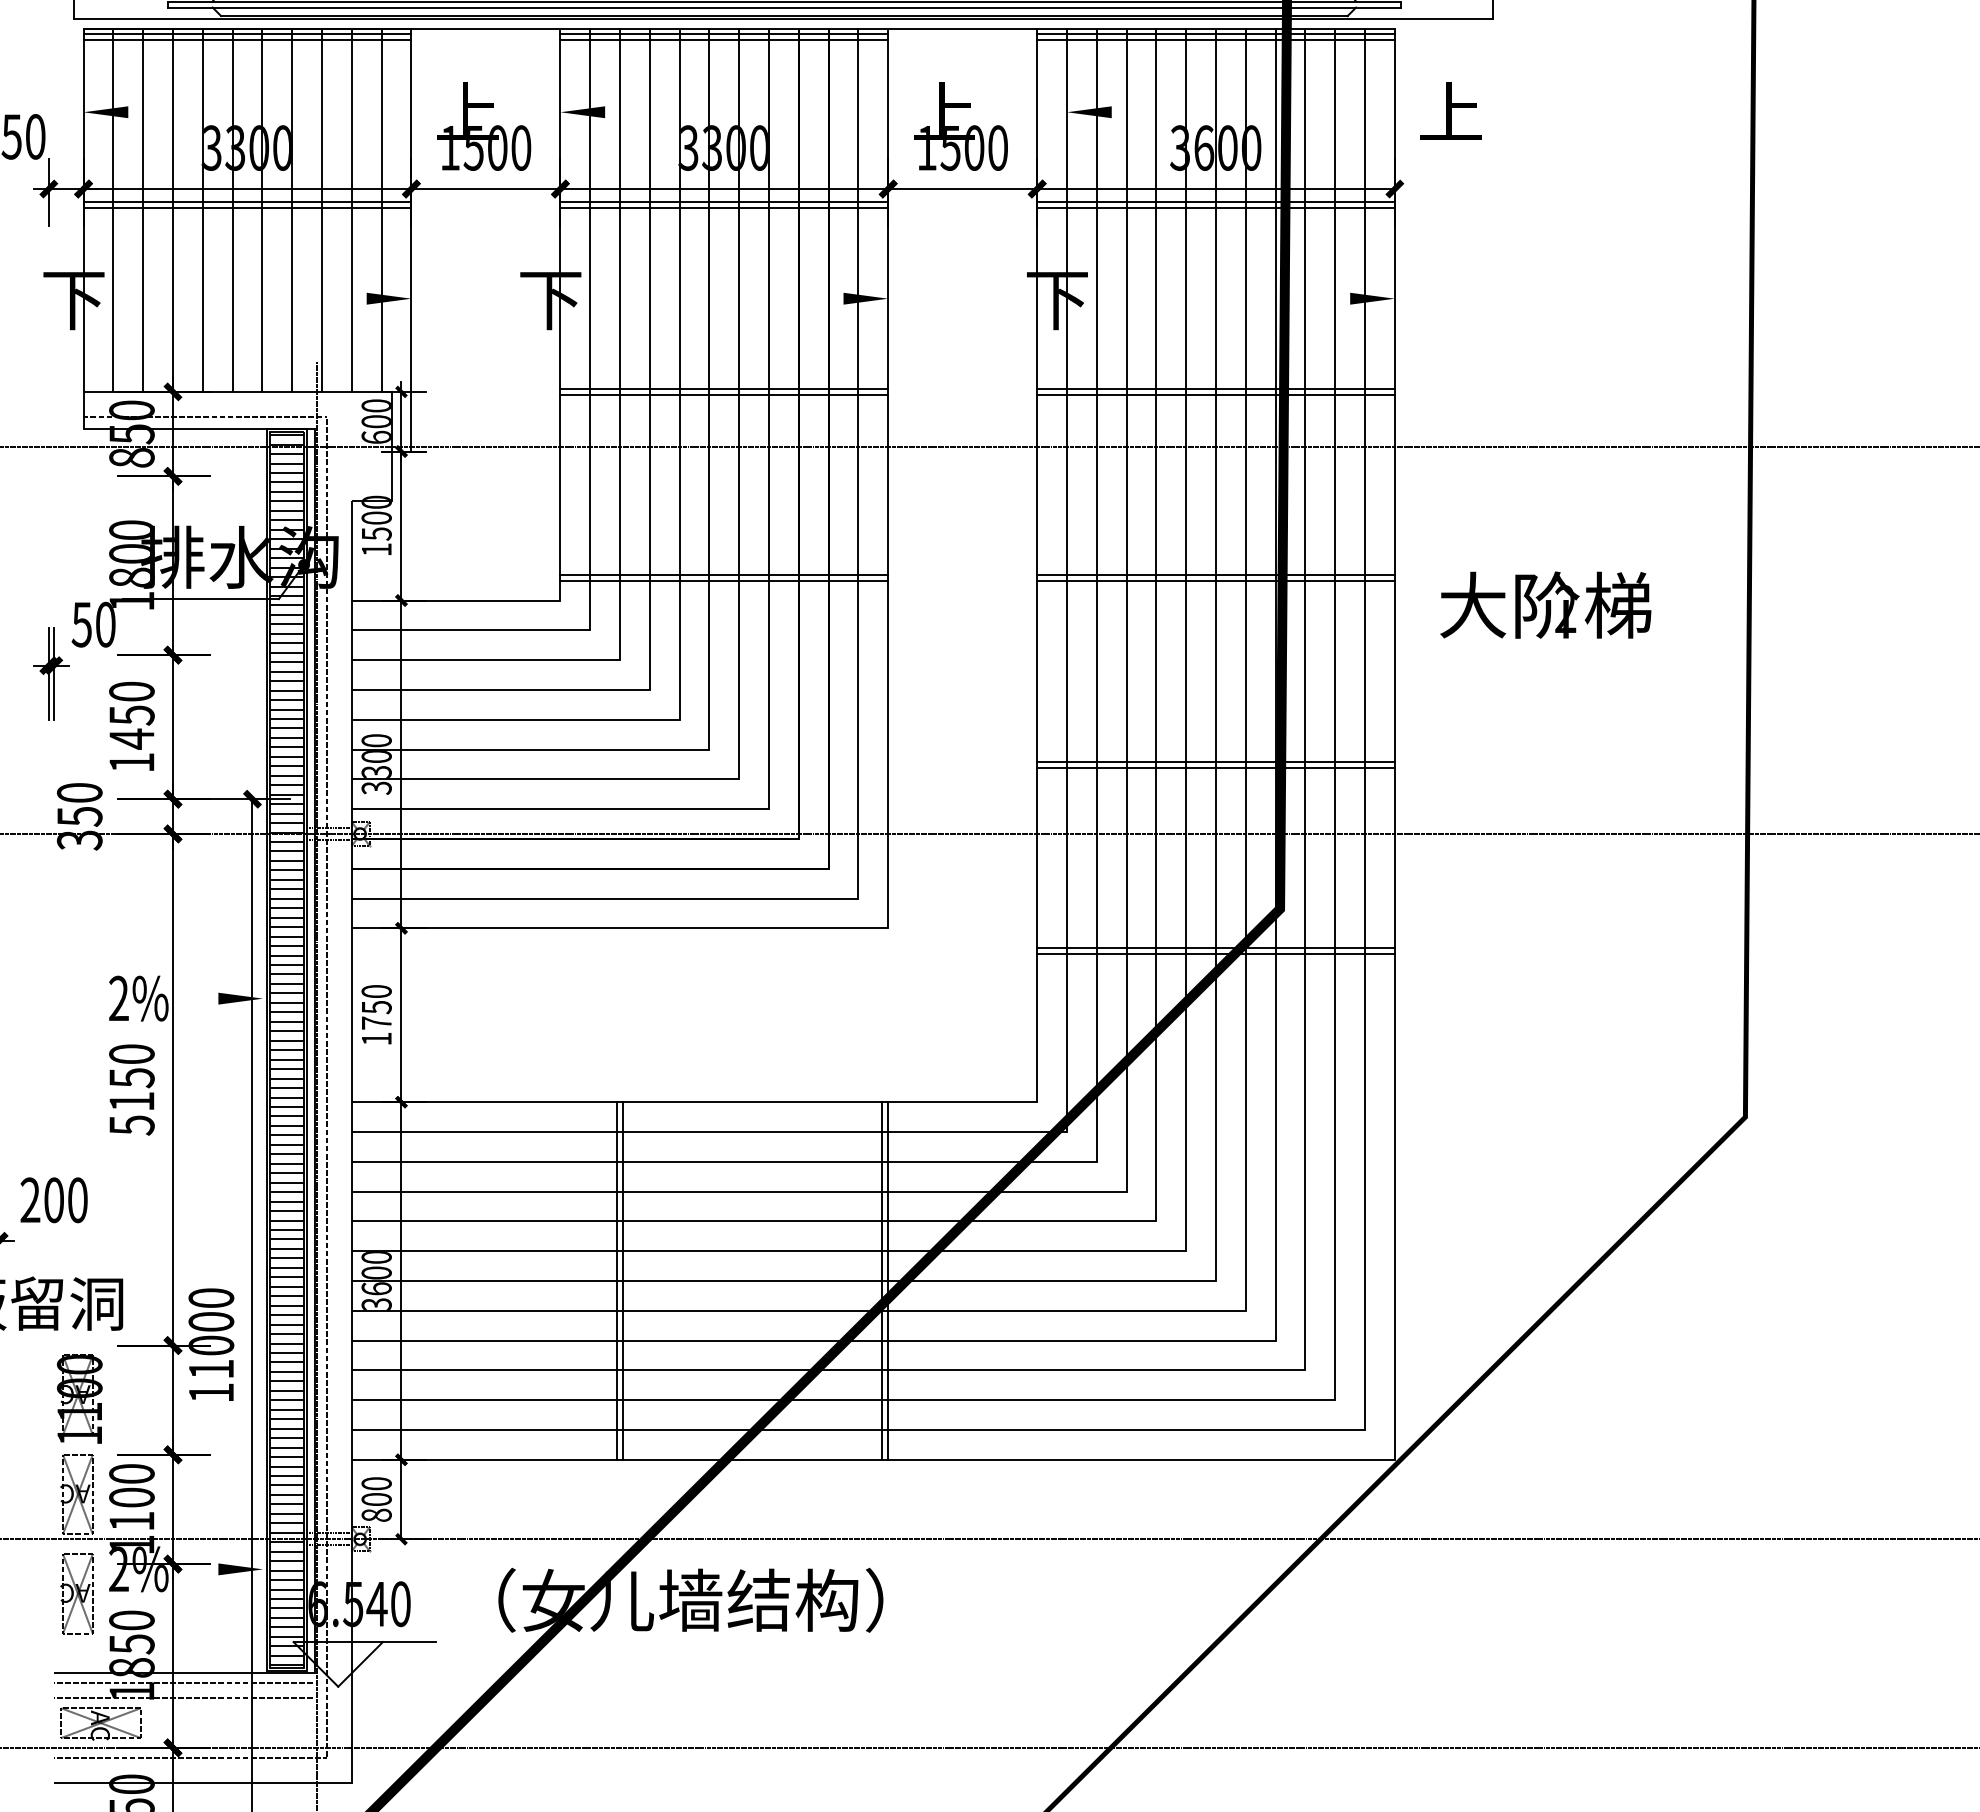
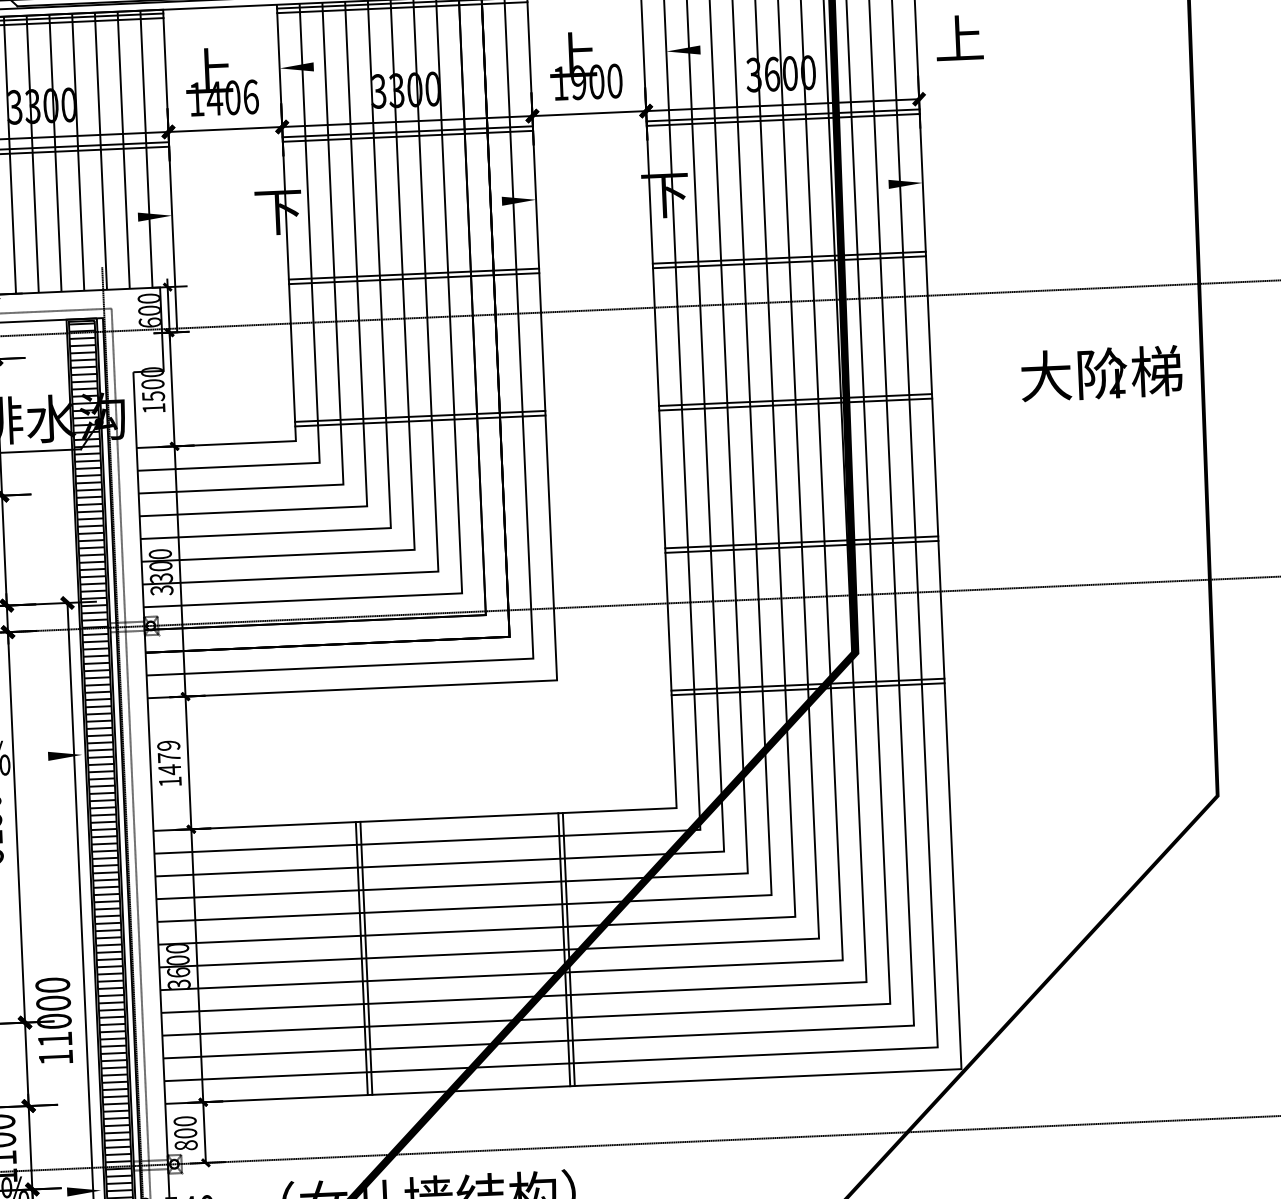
text: (497, 147) -> (232, 97), 1500 -> 1406
text: (950, 147) -> (578, 82), 1500 -> 1900
text: (1545, 604) -> (1101, 373), moved
text: (376, 1007) -> (169, 757), 1750 -> 1479

